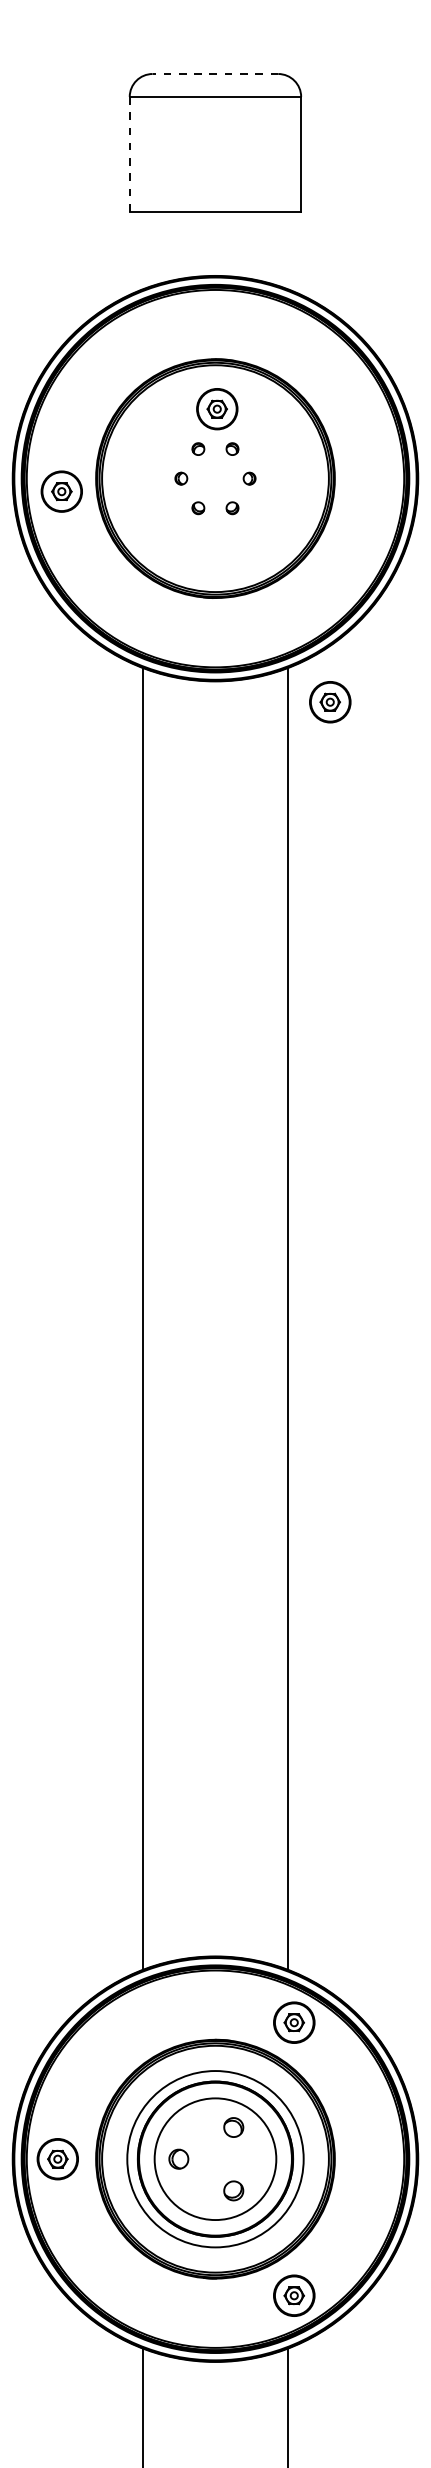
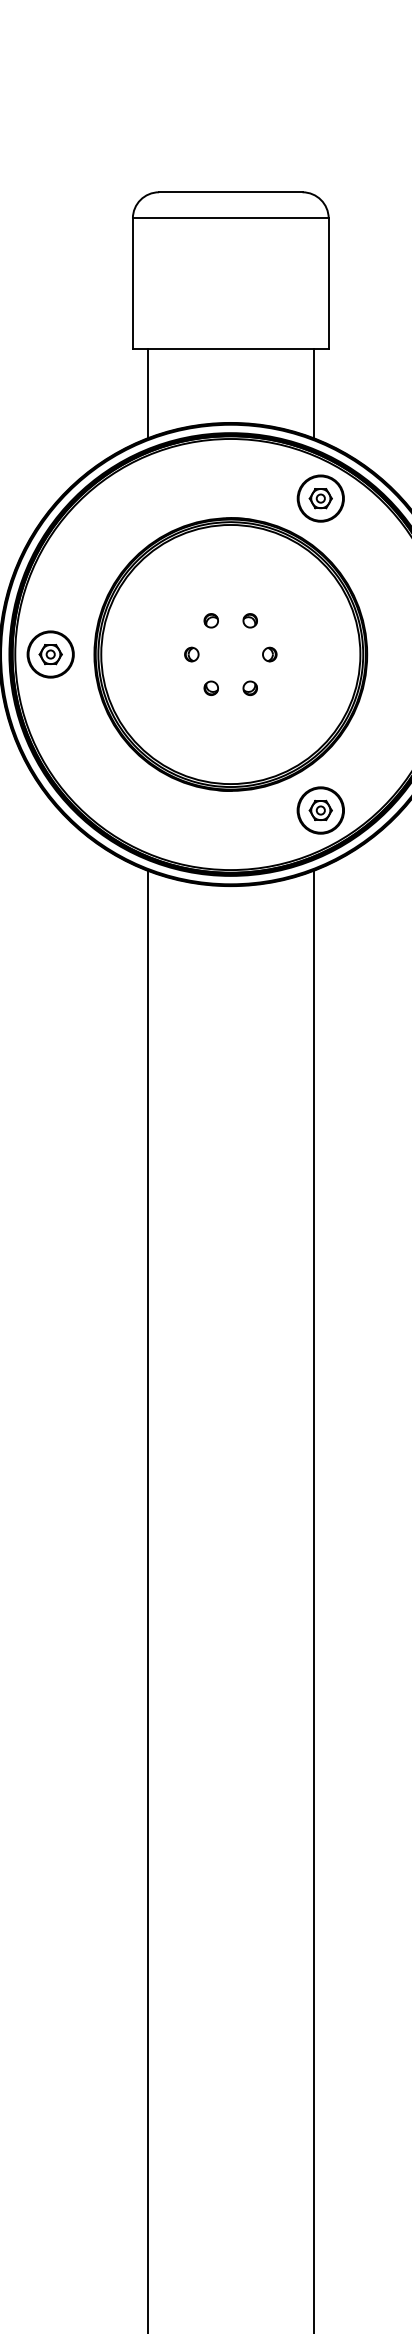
line: (215, 74) -> (230, 192), dashed -> solid
line: (129, 154) -> (132, 284), dashed -> solid
line: (142, 250) -> (147, 393), added
line: (288, 250) -> (314, 393), added
part: (217, 409) -> (321, 498), moved
part: (61, 491) -> (50, 654), moved
part: (330, 702) -> (321, 810), moved

